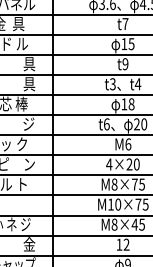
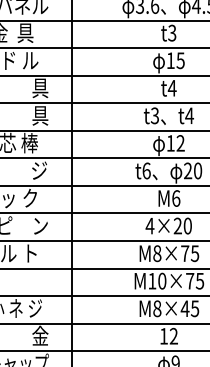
text: (125, 24) -> (172, 33), t7 -> t3
text: (125, 64) -> (172, 88), t9 -> t4
text: (131, 104) -> (180, 143), 18 -> 12

